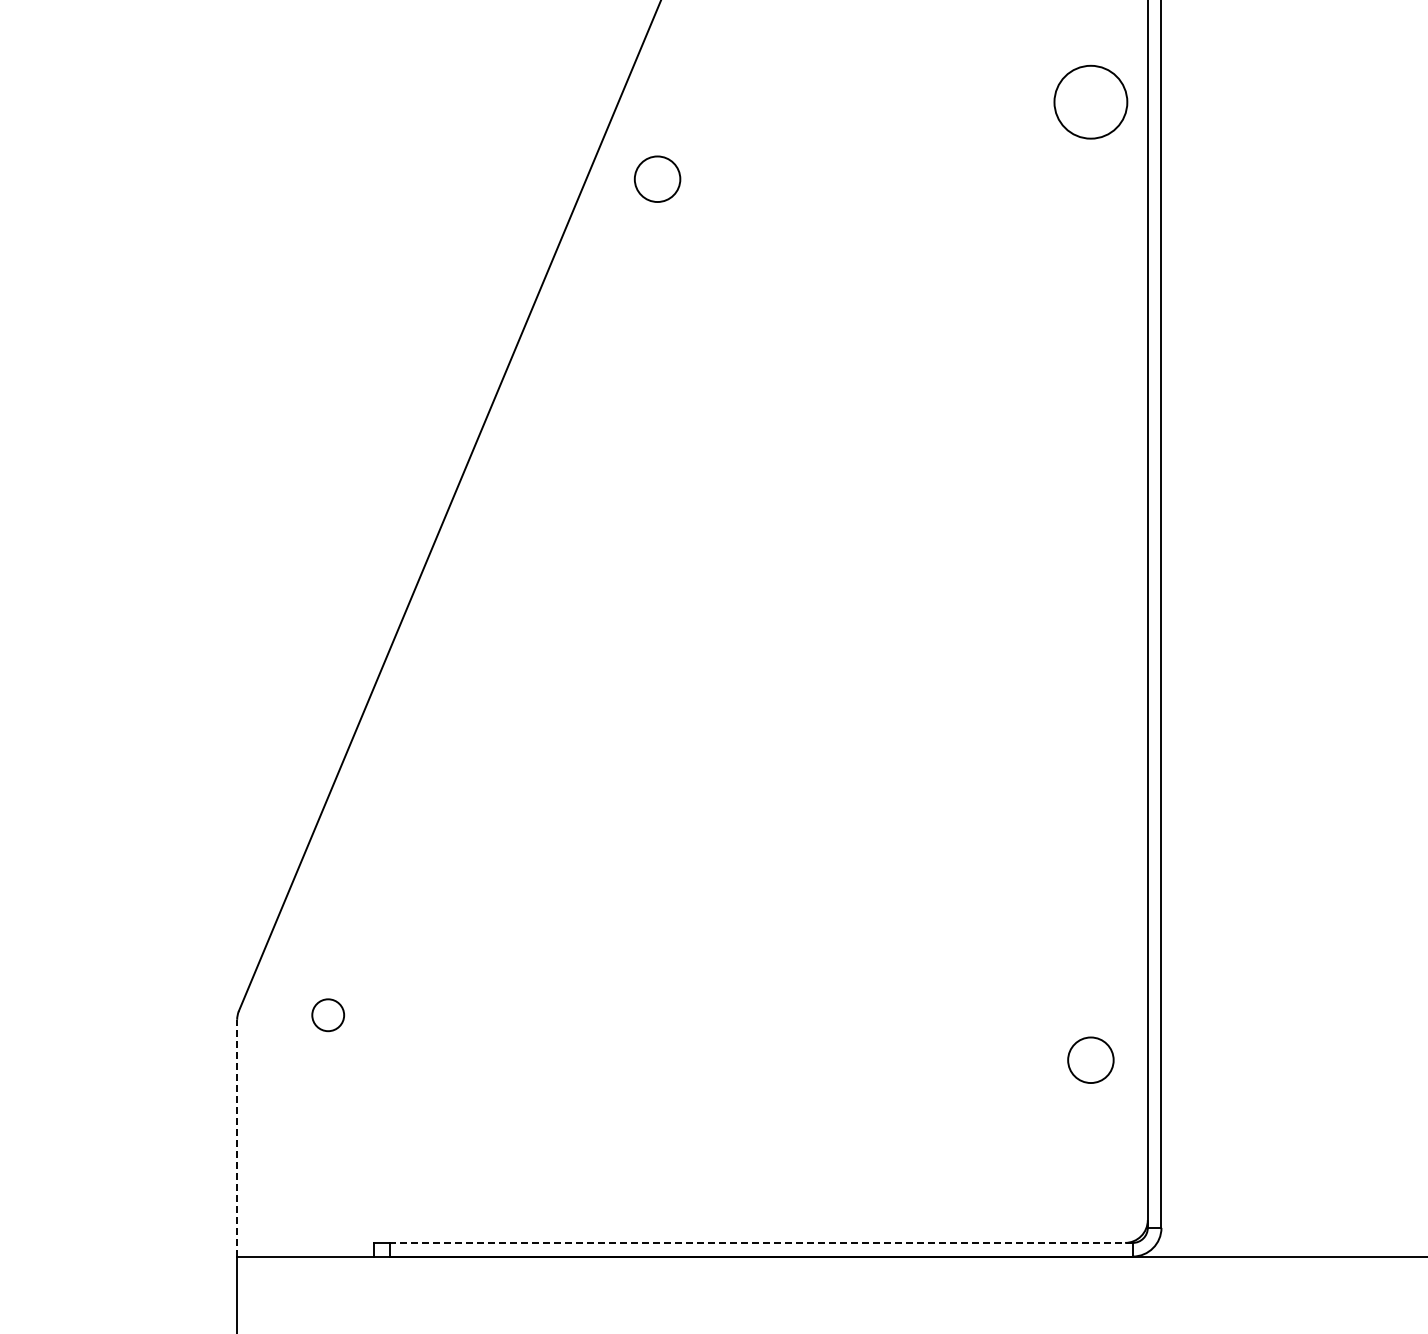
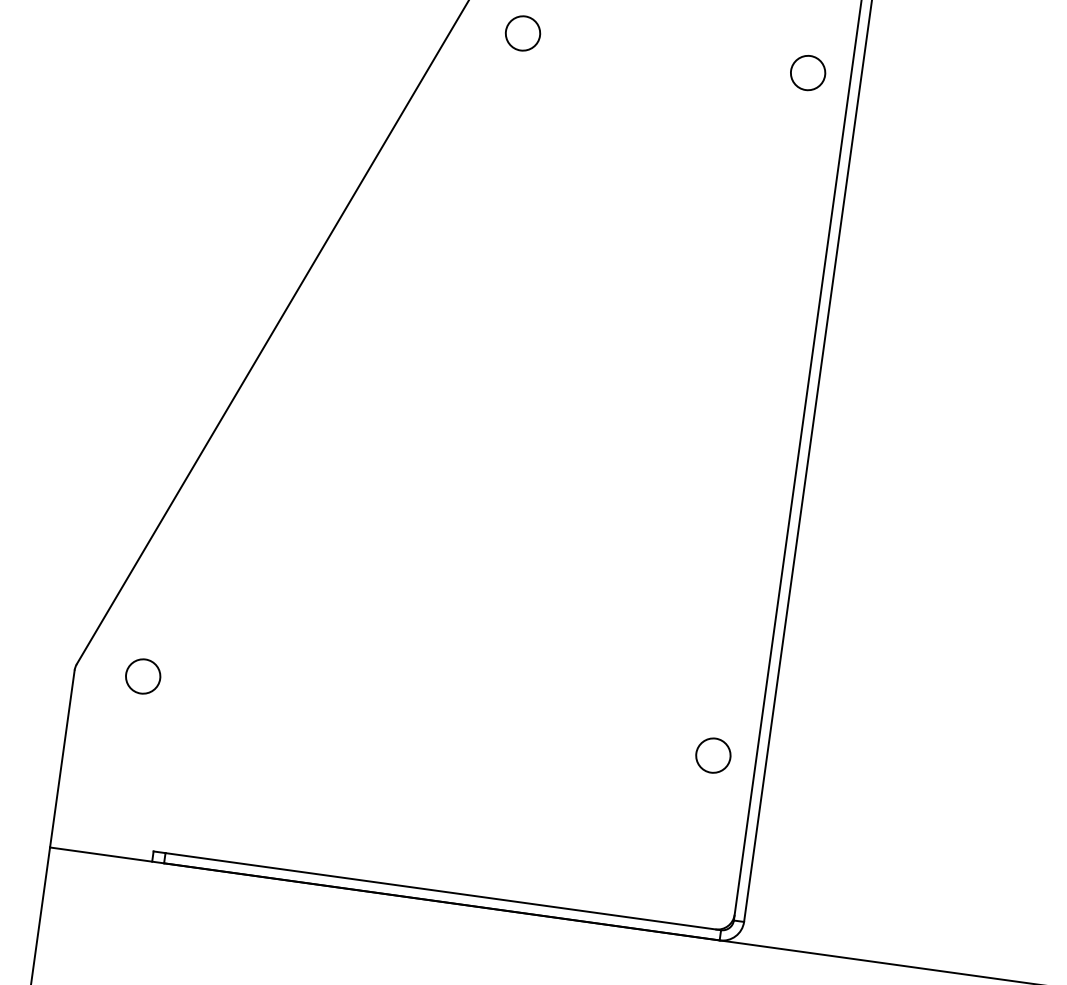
circle: (1090, 102) -> (807, 73), size x0.62
circle: (657, 178) -> (523, 32), moved
circle: (328, 1015) -> (143, 676), size x1.43
circle: (1090, 1059) -> (713, 755), moved
line: (237, 1137) -> (62, 758), dashed -> solid
line: (761, 1242) -> (443, 891), dashed -> solid

